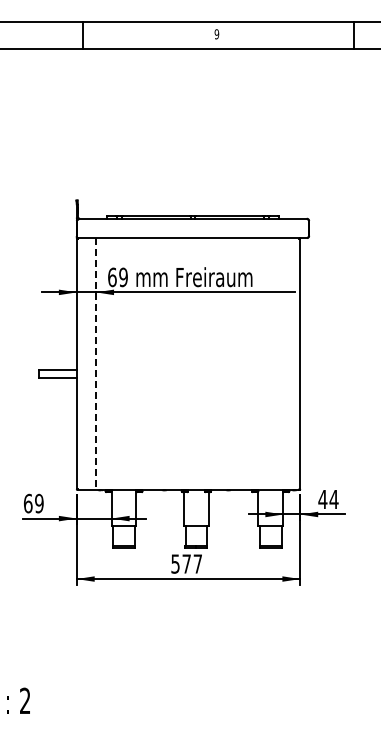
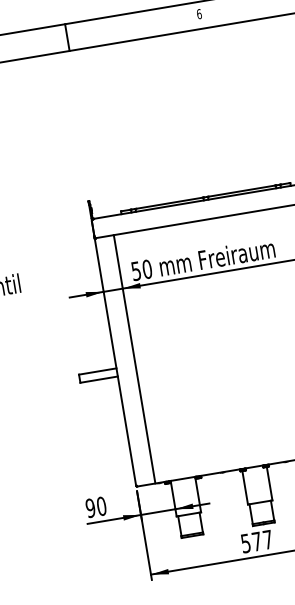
text: (216, 34) -> (198, 14), 9 -> 6
text: (117, 277) -> (141, 270), 69 -> 50
line: (96, 364) -> (135, 359), dashed -> solid
text: (33, 503) -> (95, 507), 69 -> 90

